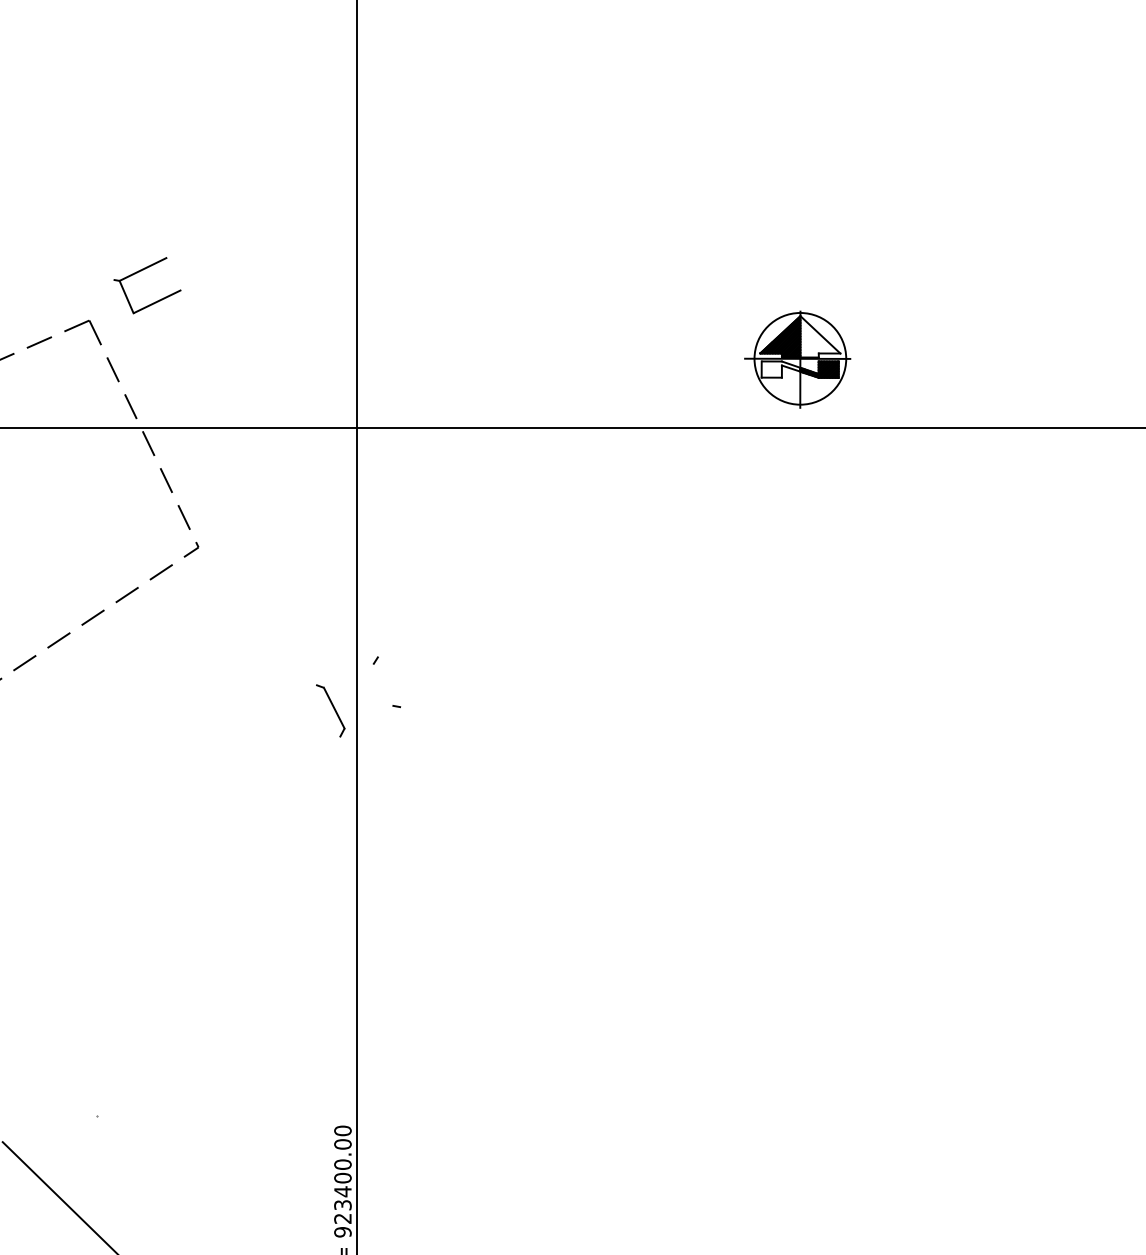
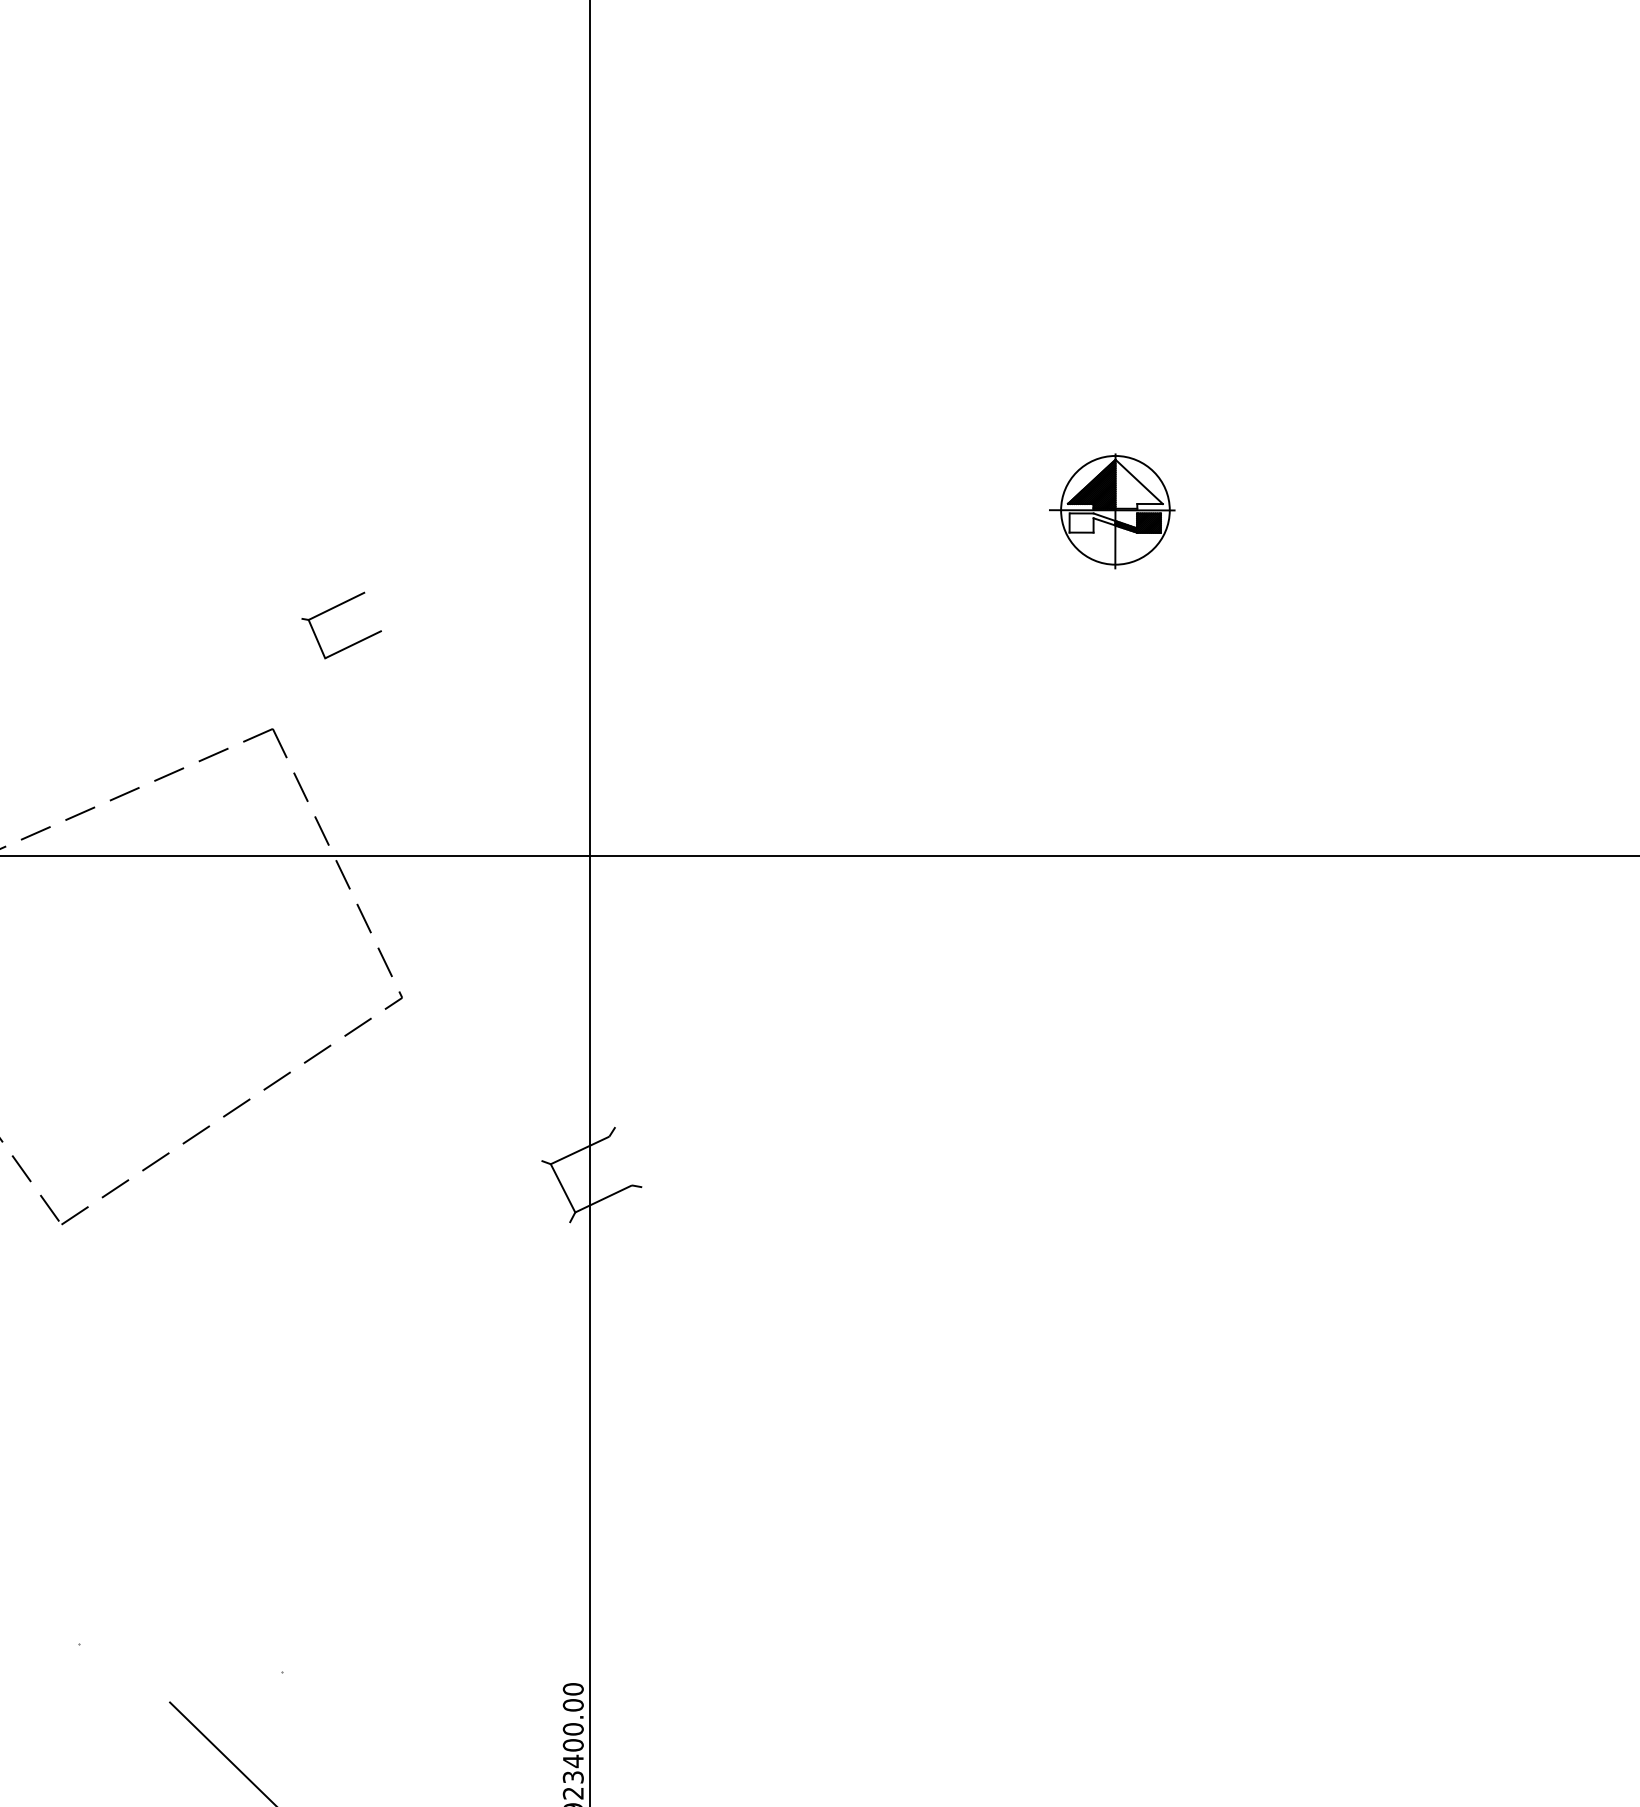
part: (139, 272) -> (332, 609), moved
part: (797, 359) -> (1112, 511), moved
line: (348, 676) -> (579, 1150), added
line: (368, 716) -> (603, 1198), added

